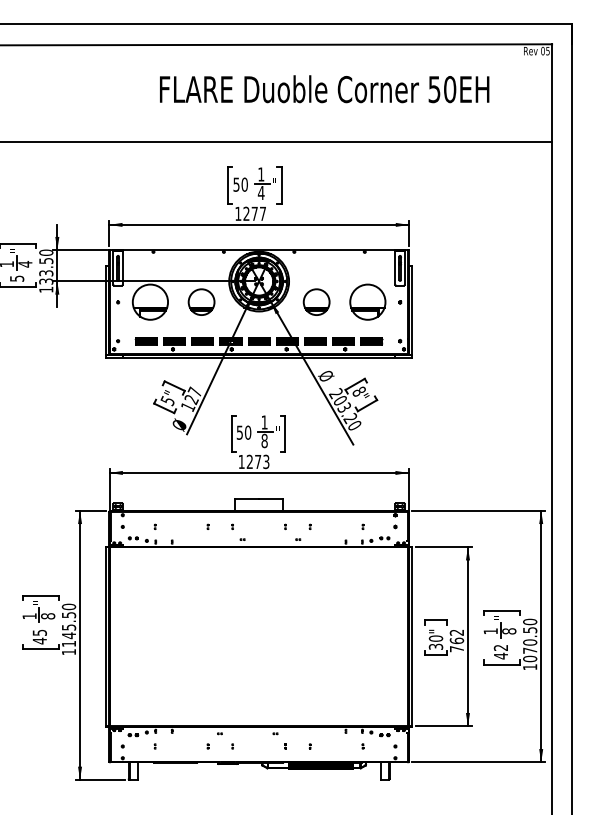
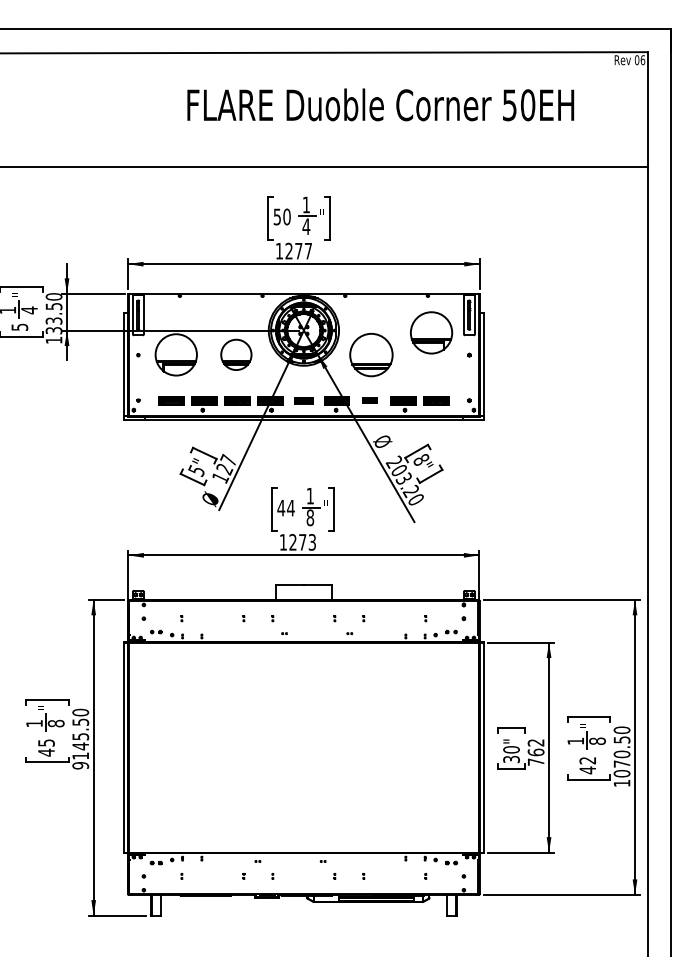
text: (547, 51) -> (642, 60), 05 -> 06
part: (316, 301) -> (371, 354), size x1.4
part: (367, 301) -> (431, 332), moved
part: (258, 341) -> (303, 400), size x0.7
part: (315, 341) -> (369, 400), size x0.6
text: (243, 432) -> (285, 507), 50 -> 44
text: (68, 651) -> (80, 765), 1145.50 -> 9145.50

